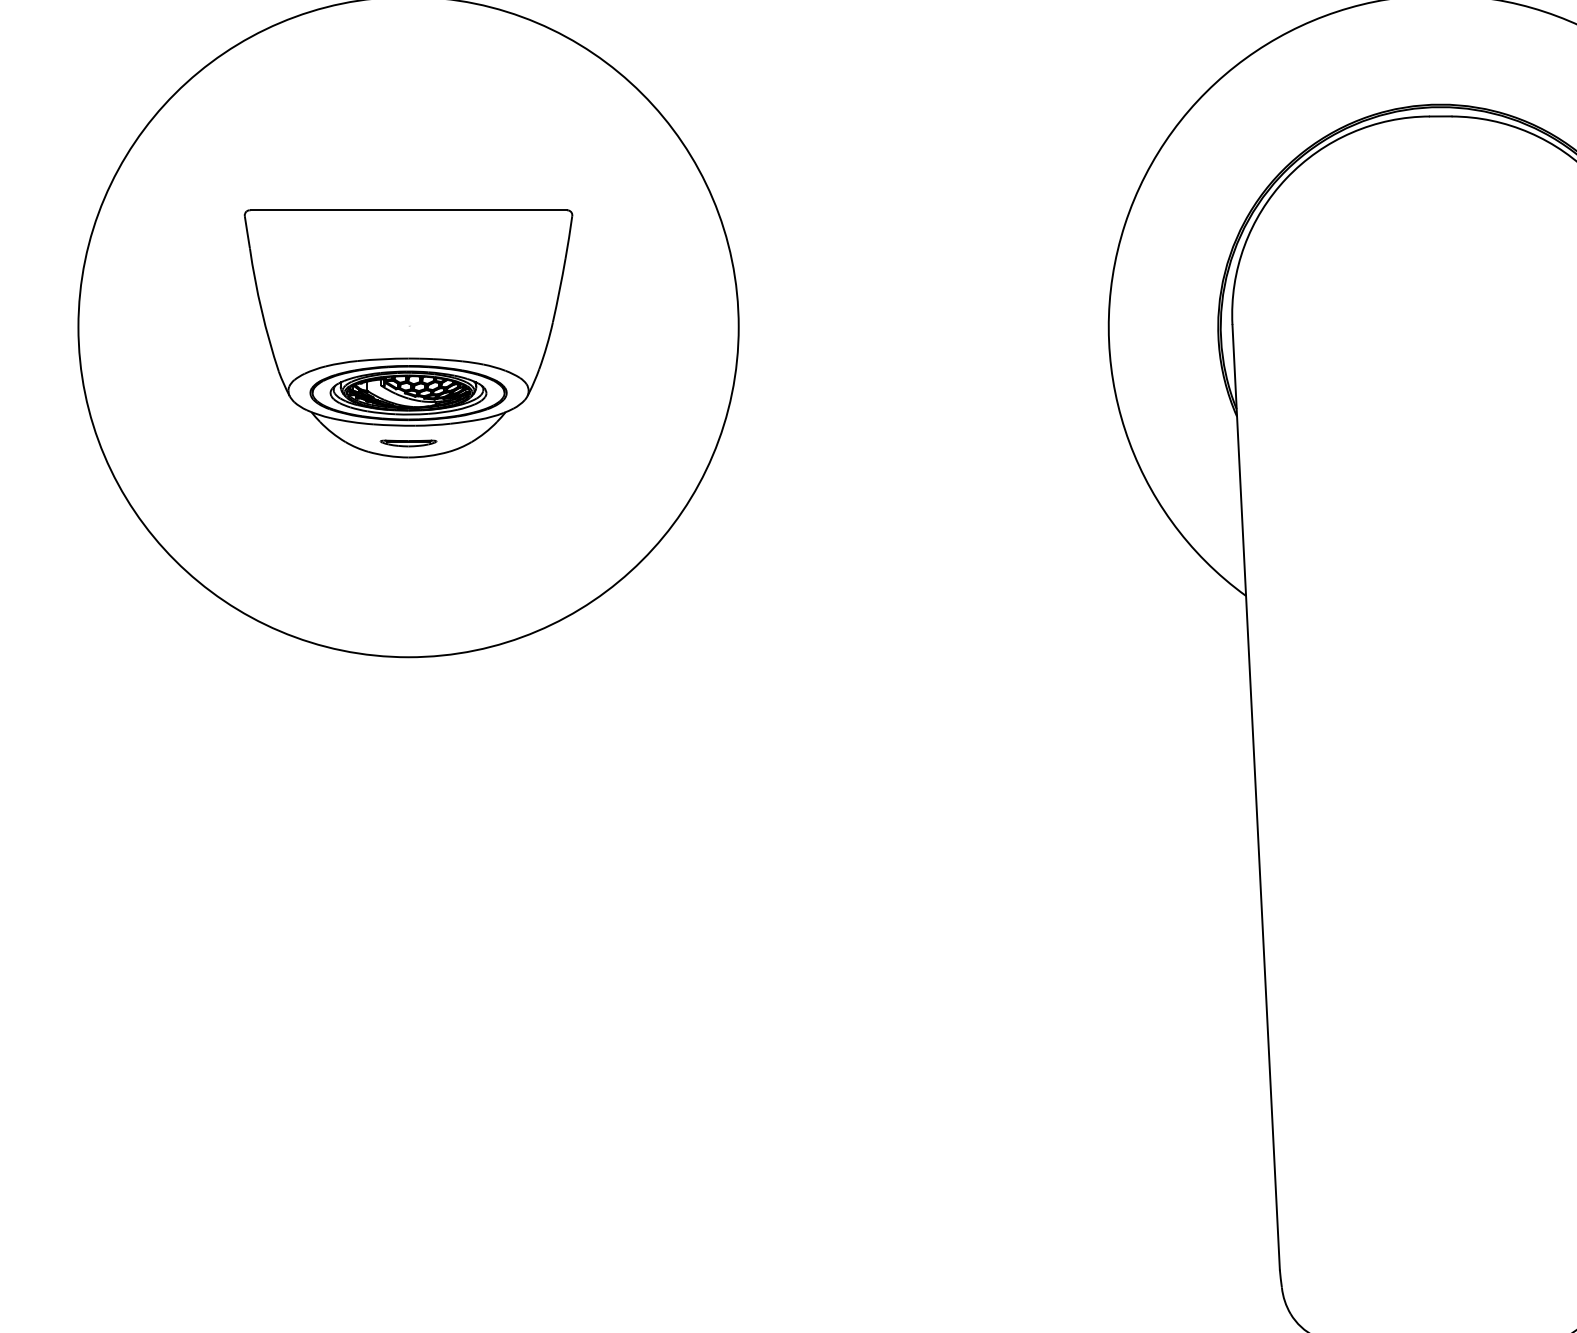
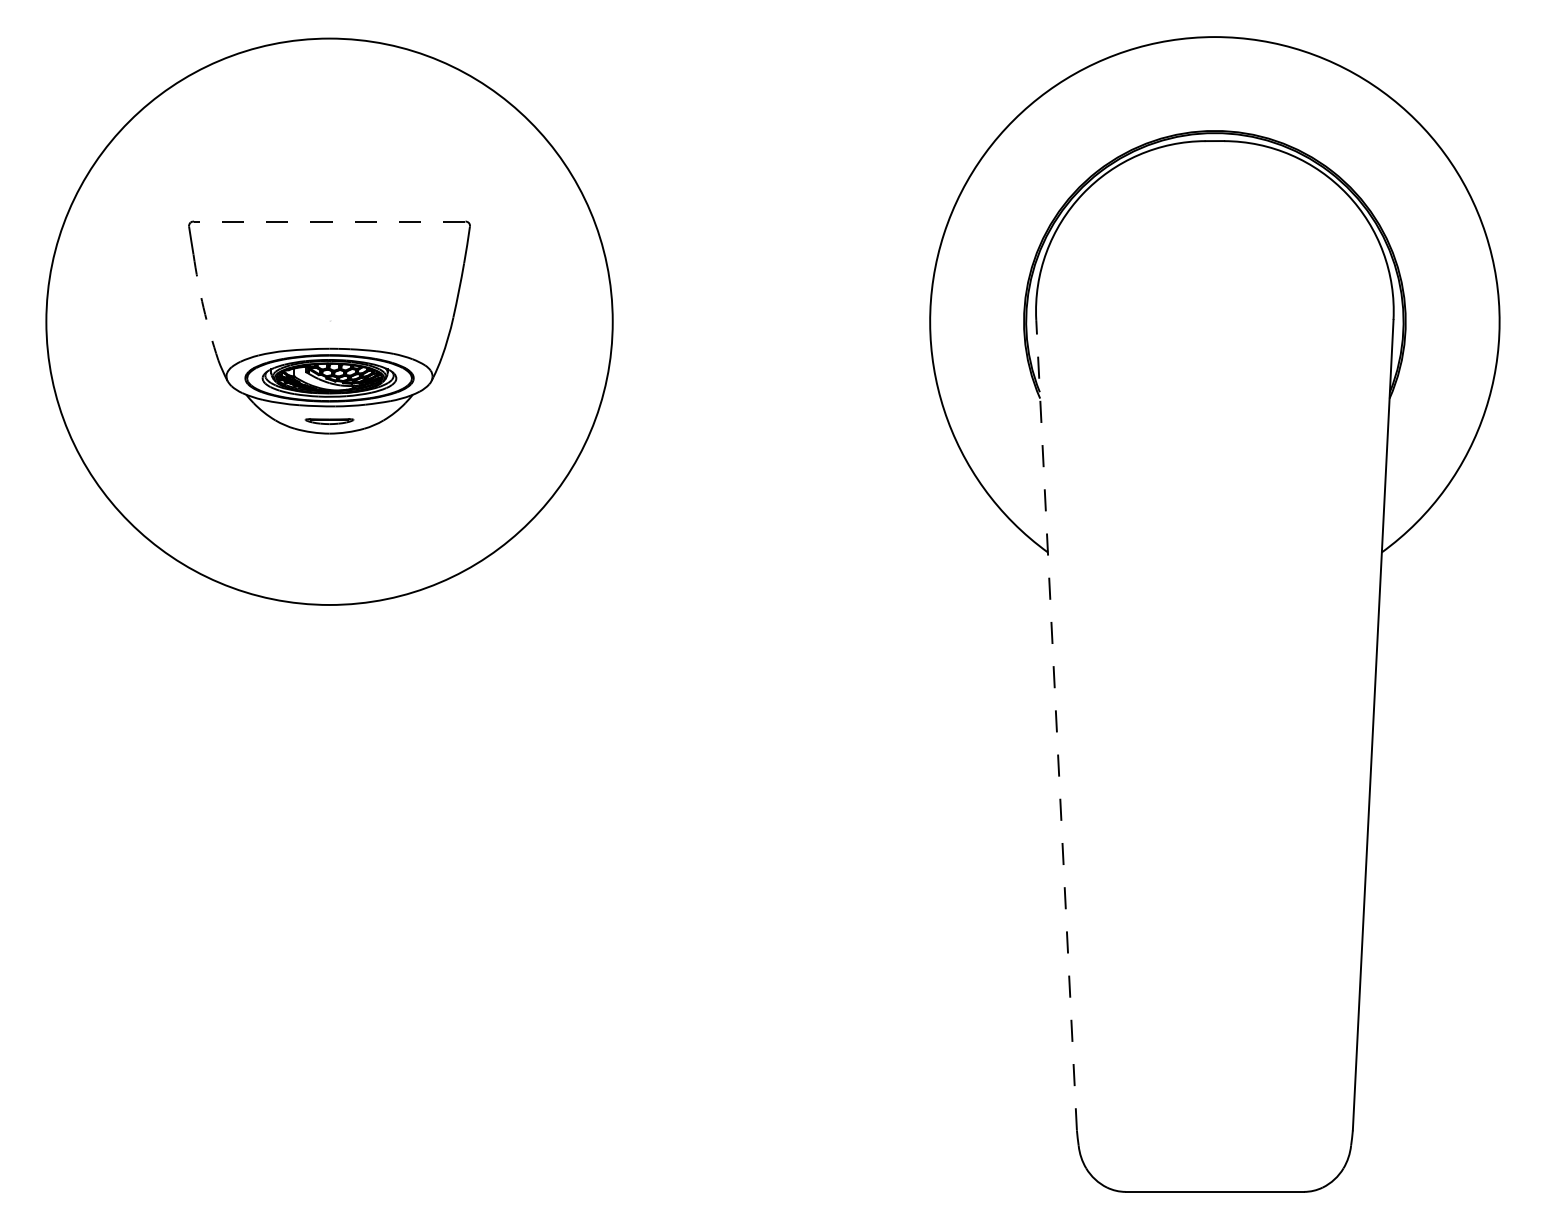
line: (408, 210) -> (329, 221), solid -> dashed
arc: (261, 310) -> (203, 307), solid -> dashed
line: (1256, 797) -> (1056, 725), solid -> dashed

